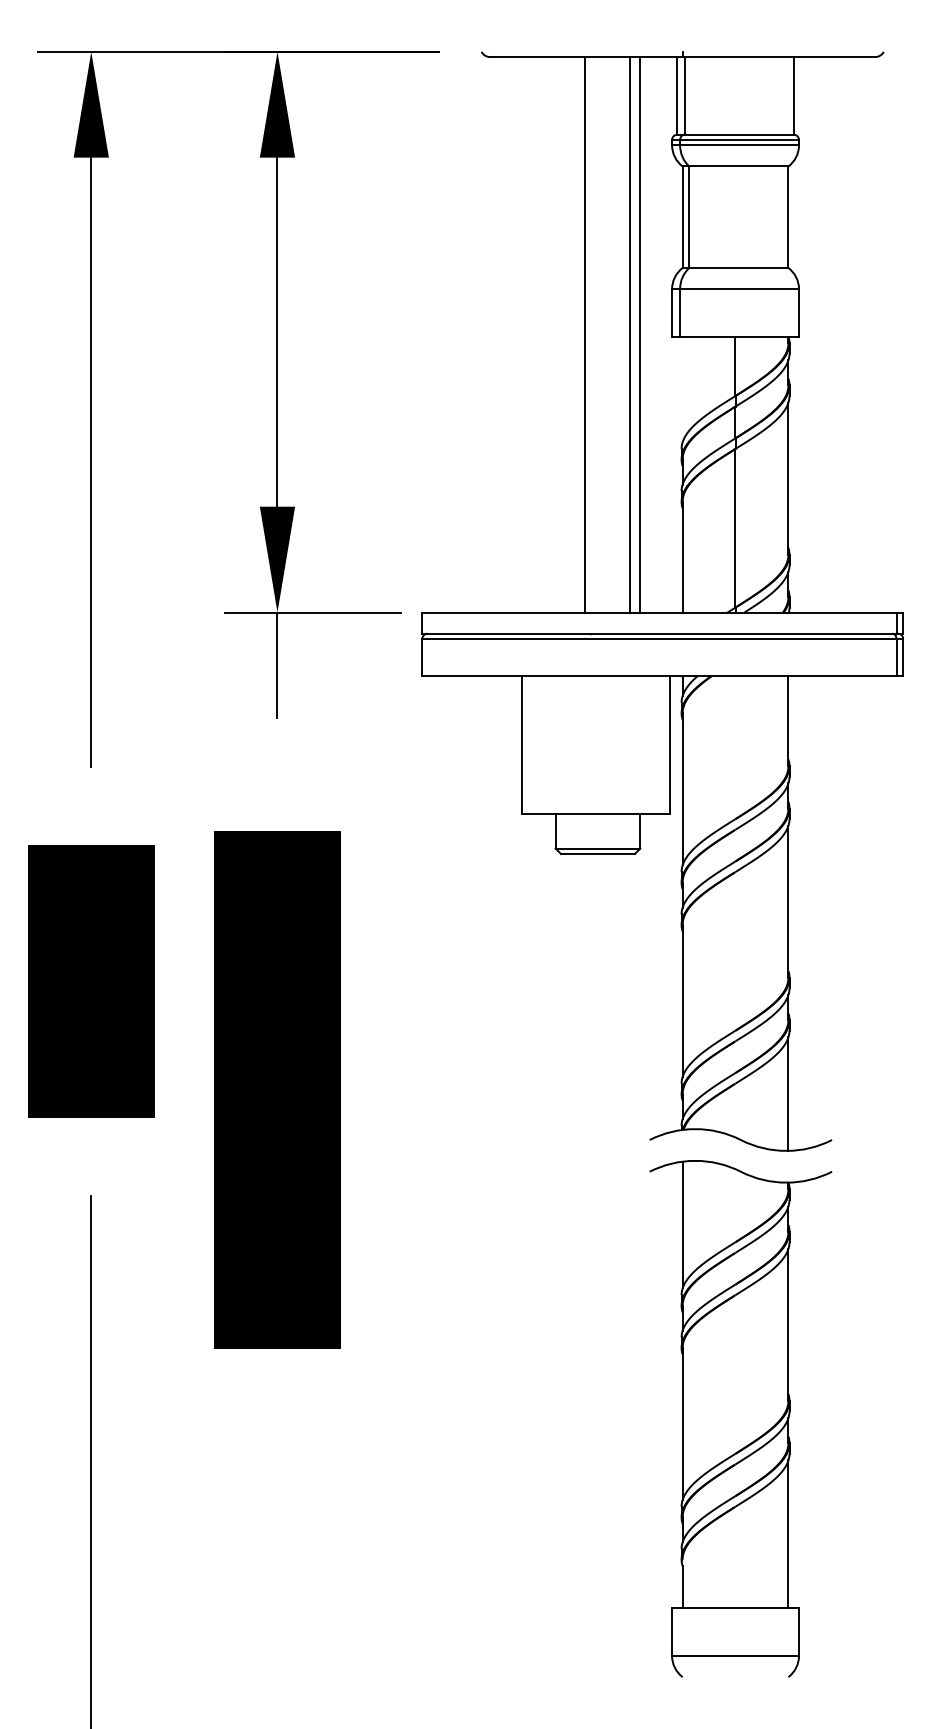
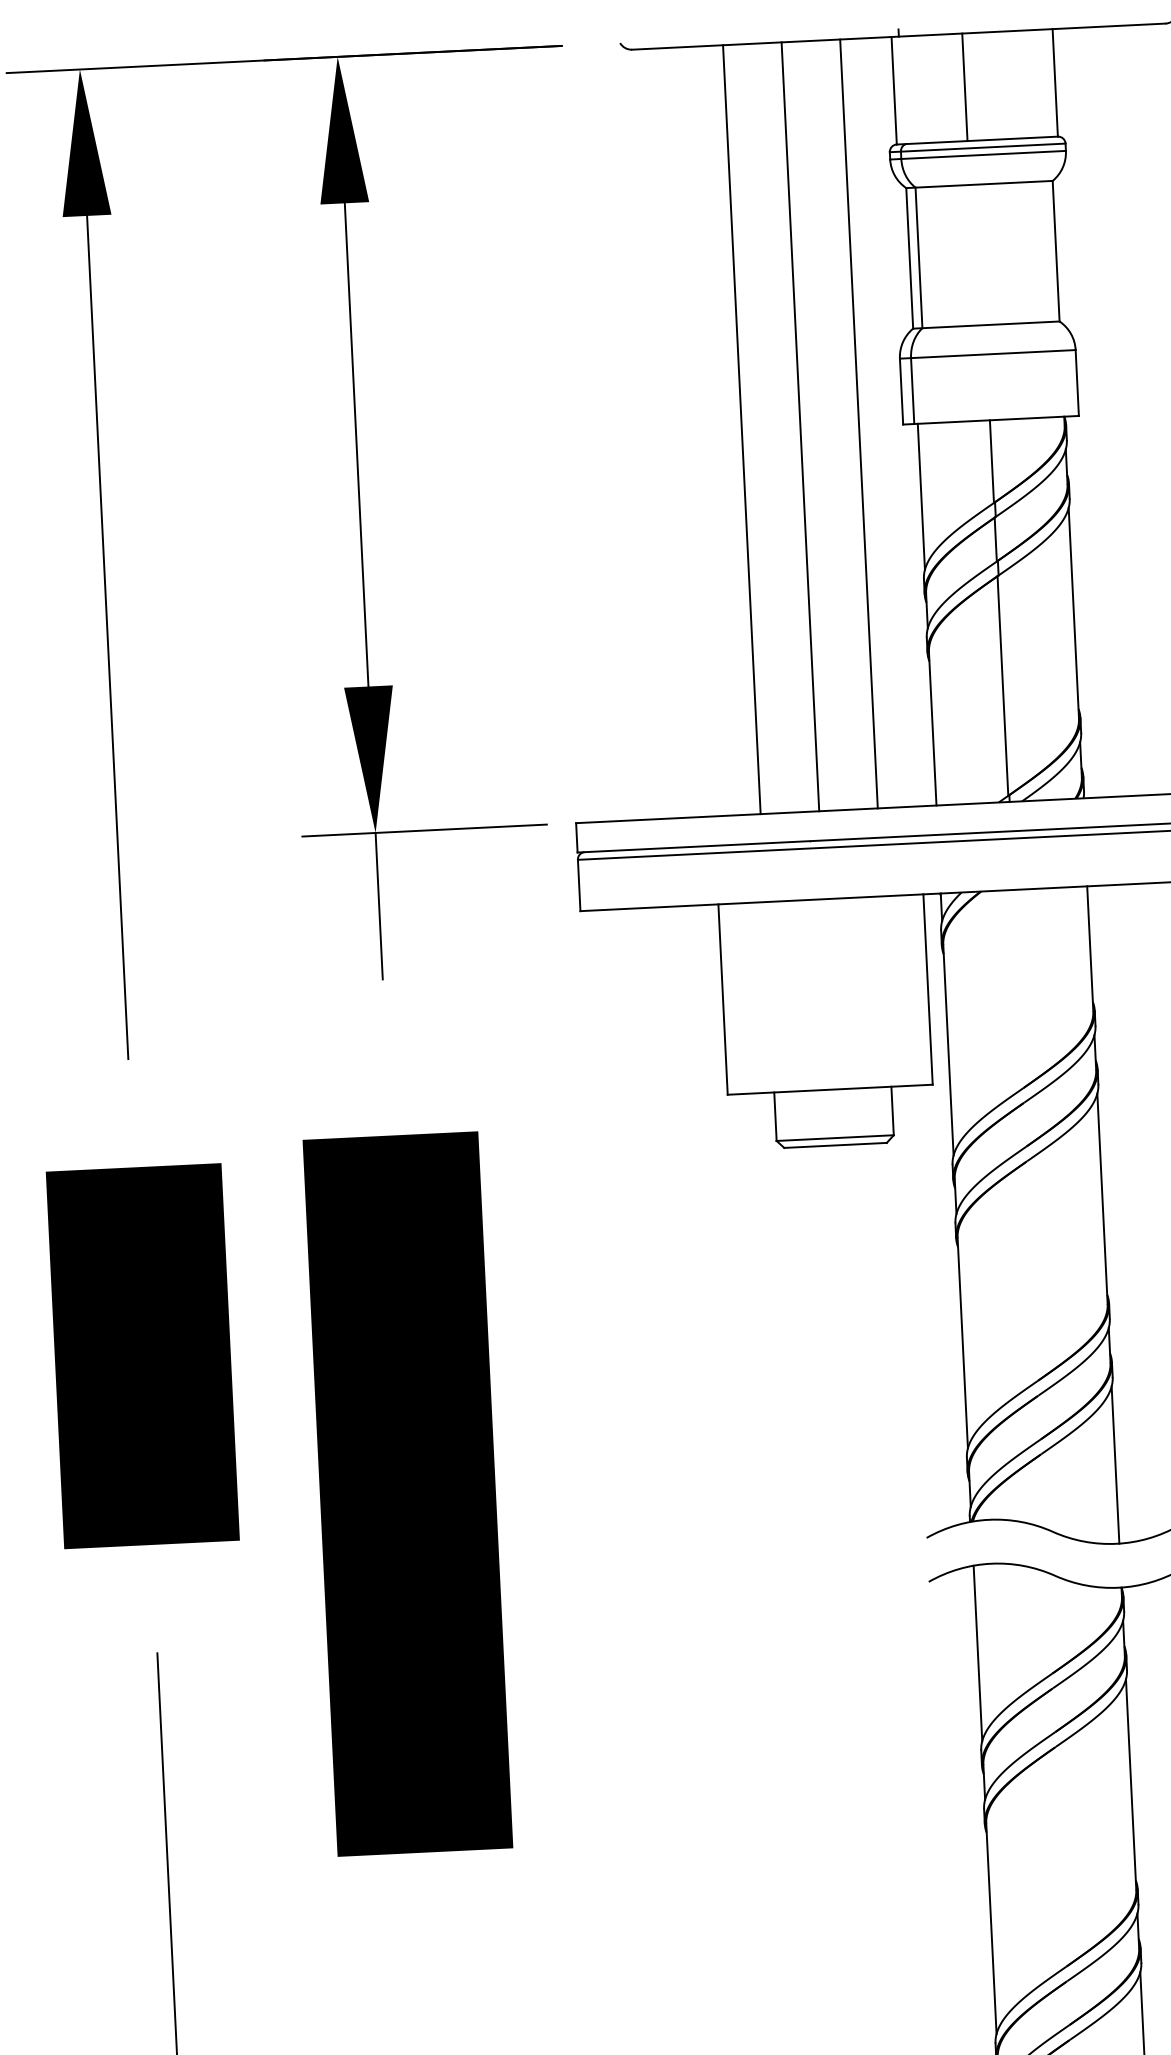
line: (685, 95) -> (964, 86), moved
line: (584, 334) -> (741, 429), moved
line: (629, 334) -> (799, 426), moved
line: (682, 389) -> (921, 496), added

